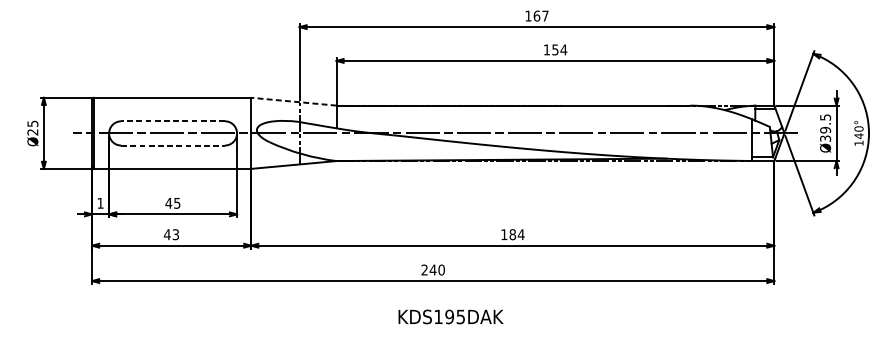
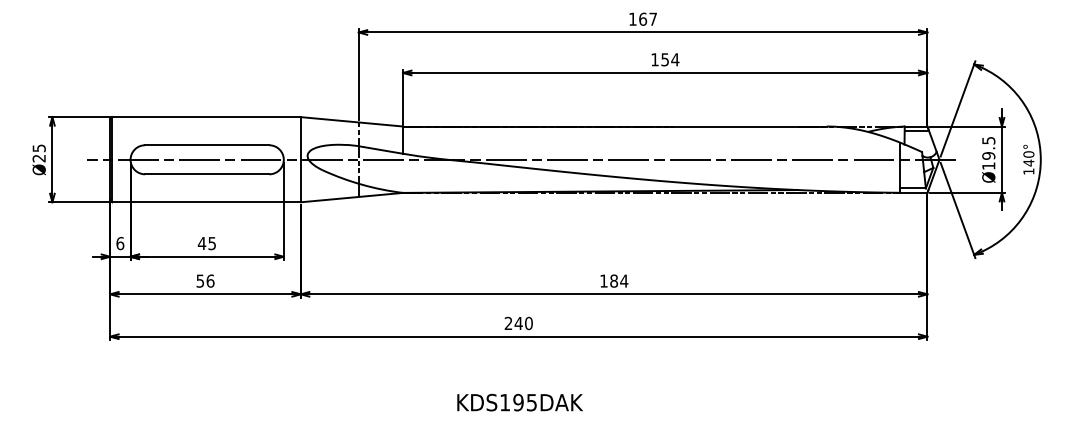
line: (293, 101) -> (351, 121), dashed -> solid
line: (172, 121) -> (206, 145), dashed -> solid
text: (825, 138) -> (988, 165), Ø39.5 -> Ø19.5
line: (173, 145) -> (207, 174), dashed -> solid
text: (100, 203) -> (120, 243), 1 -> 6
text: (171, 234) -> (205, 280), 43 -> 56
text: (450, 316) -> (519, 402), moved

